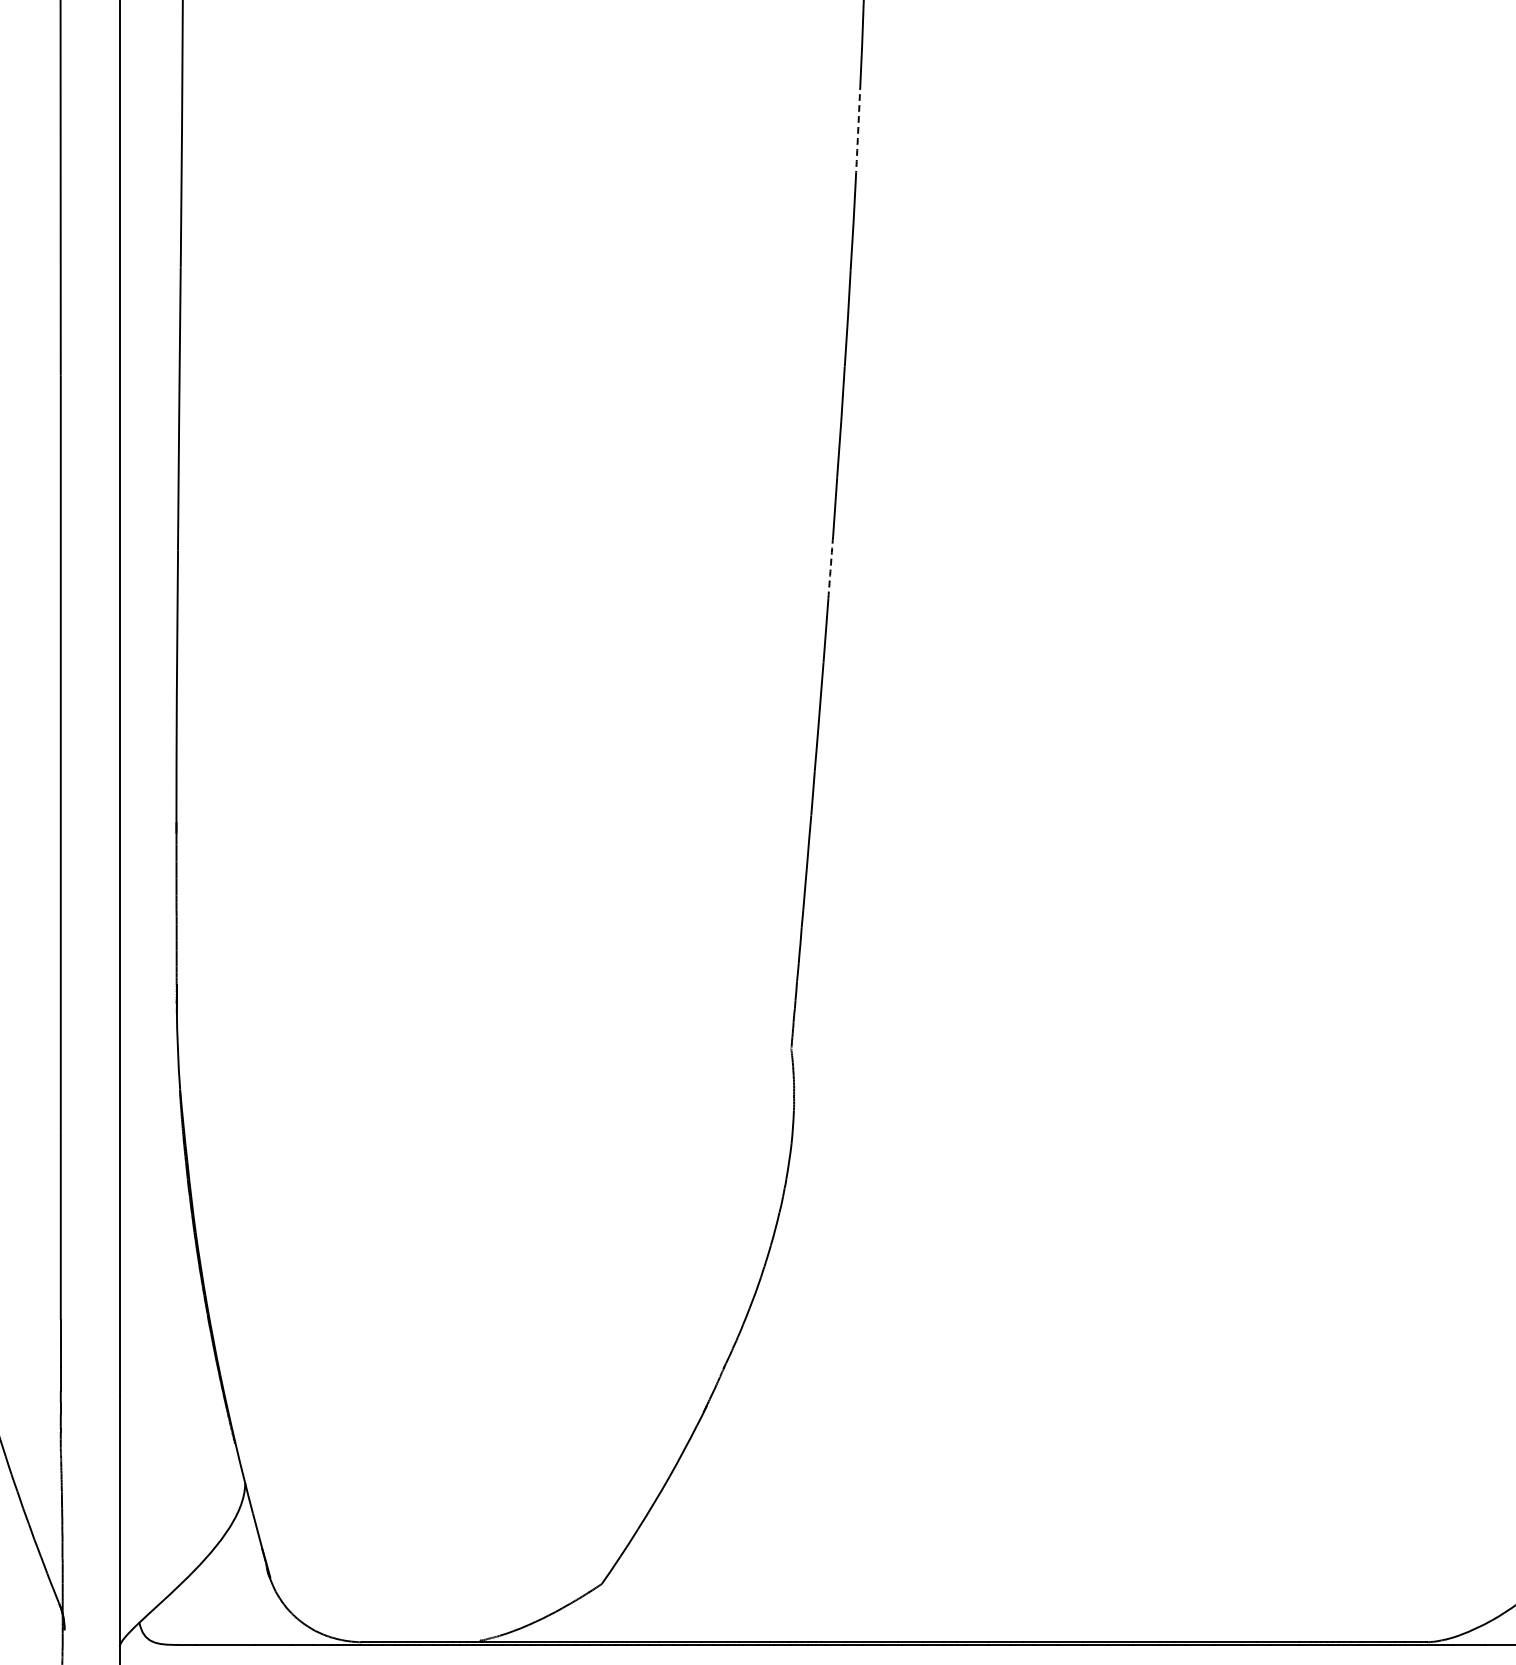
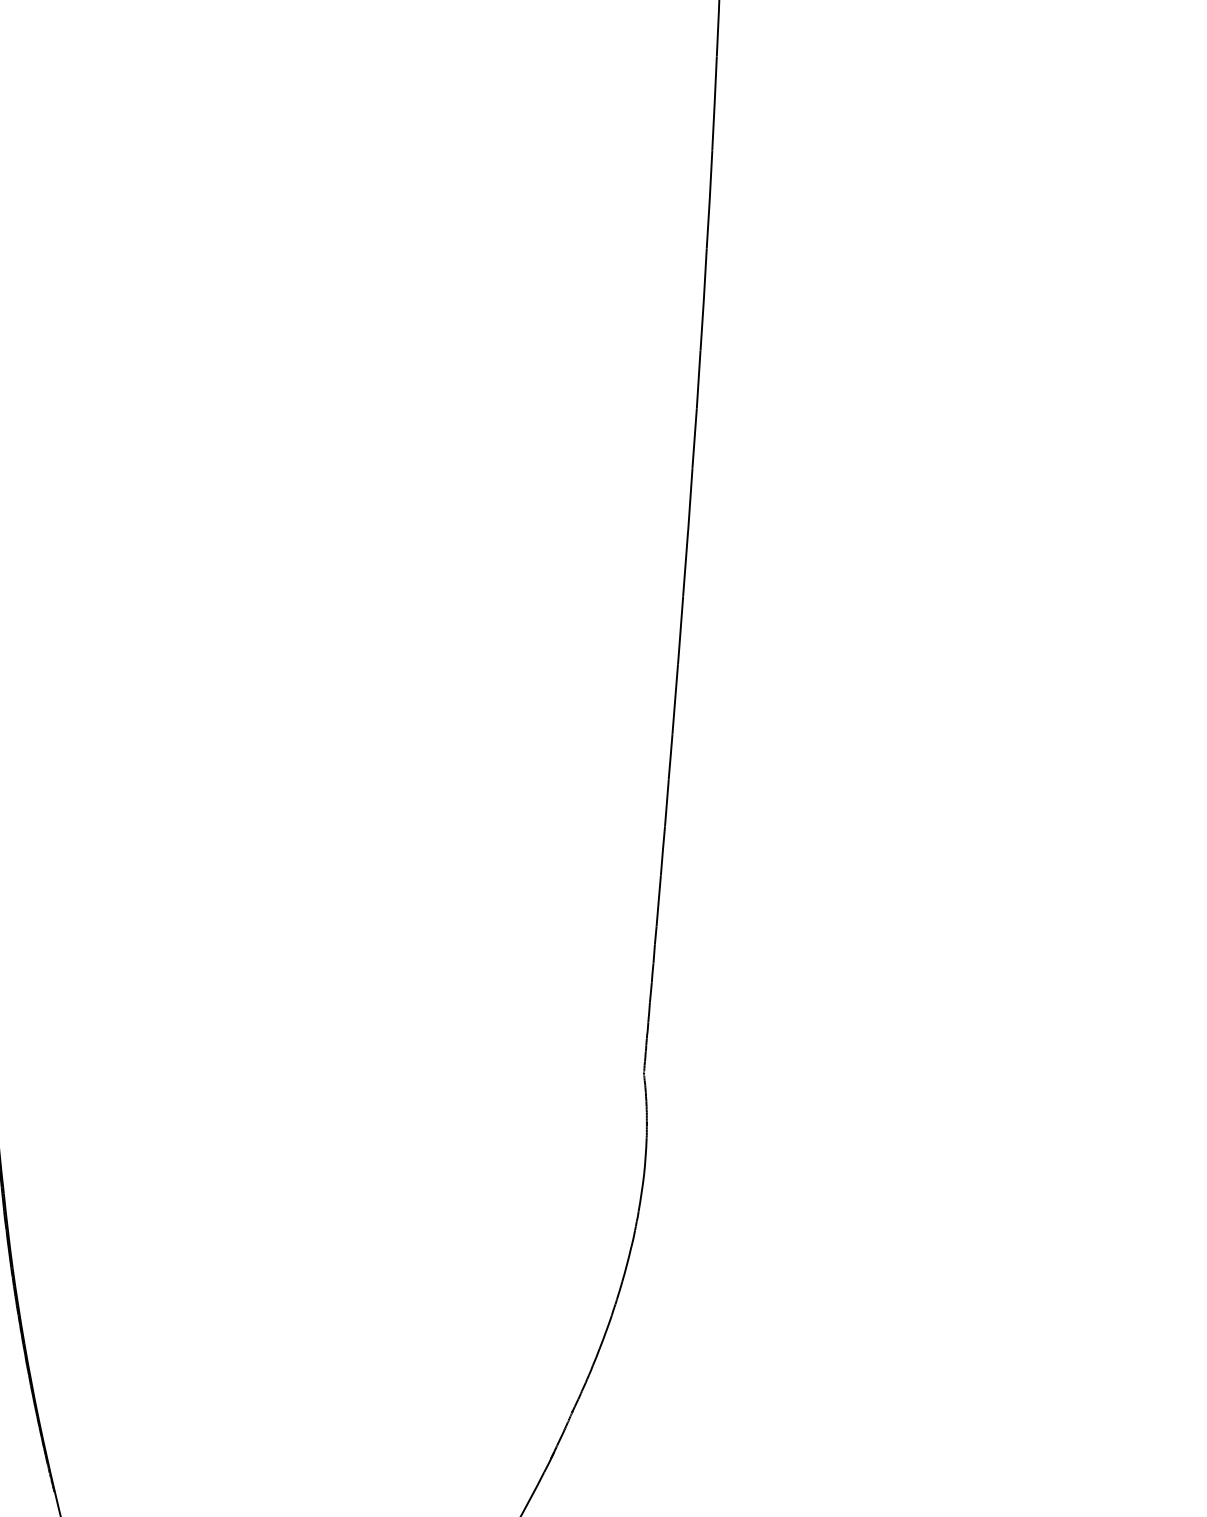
arc: (858, 133) -> (715, 103), dashed -> solid
arc: (830, 567) -> (685, 563), dashed -> solid

